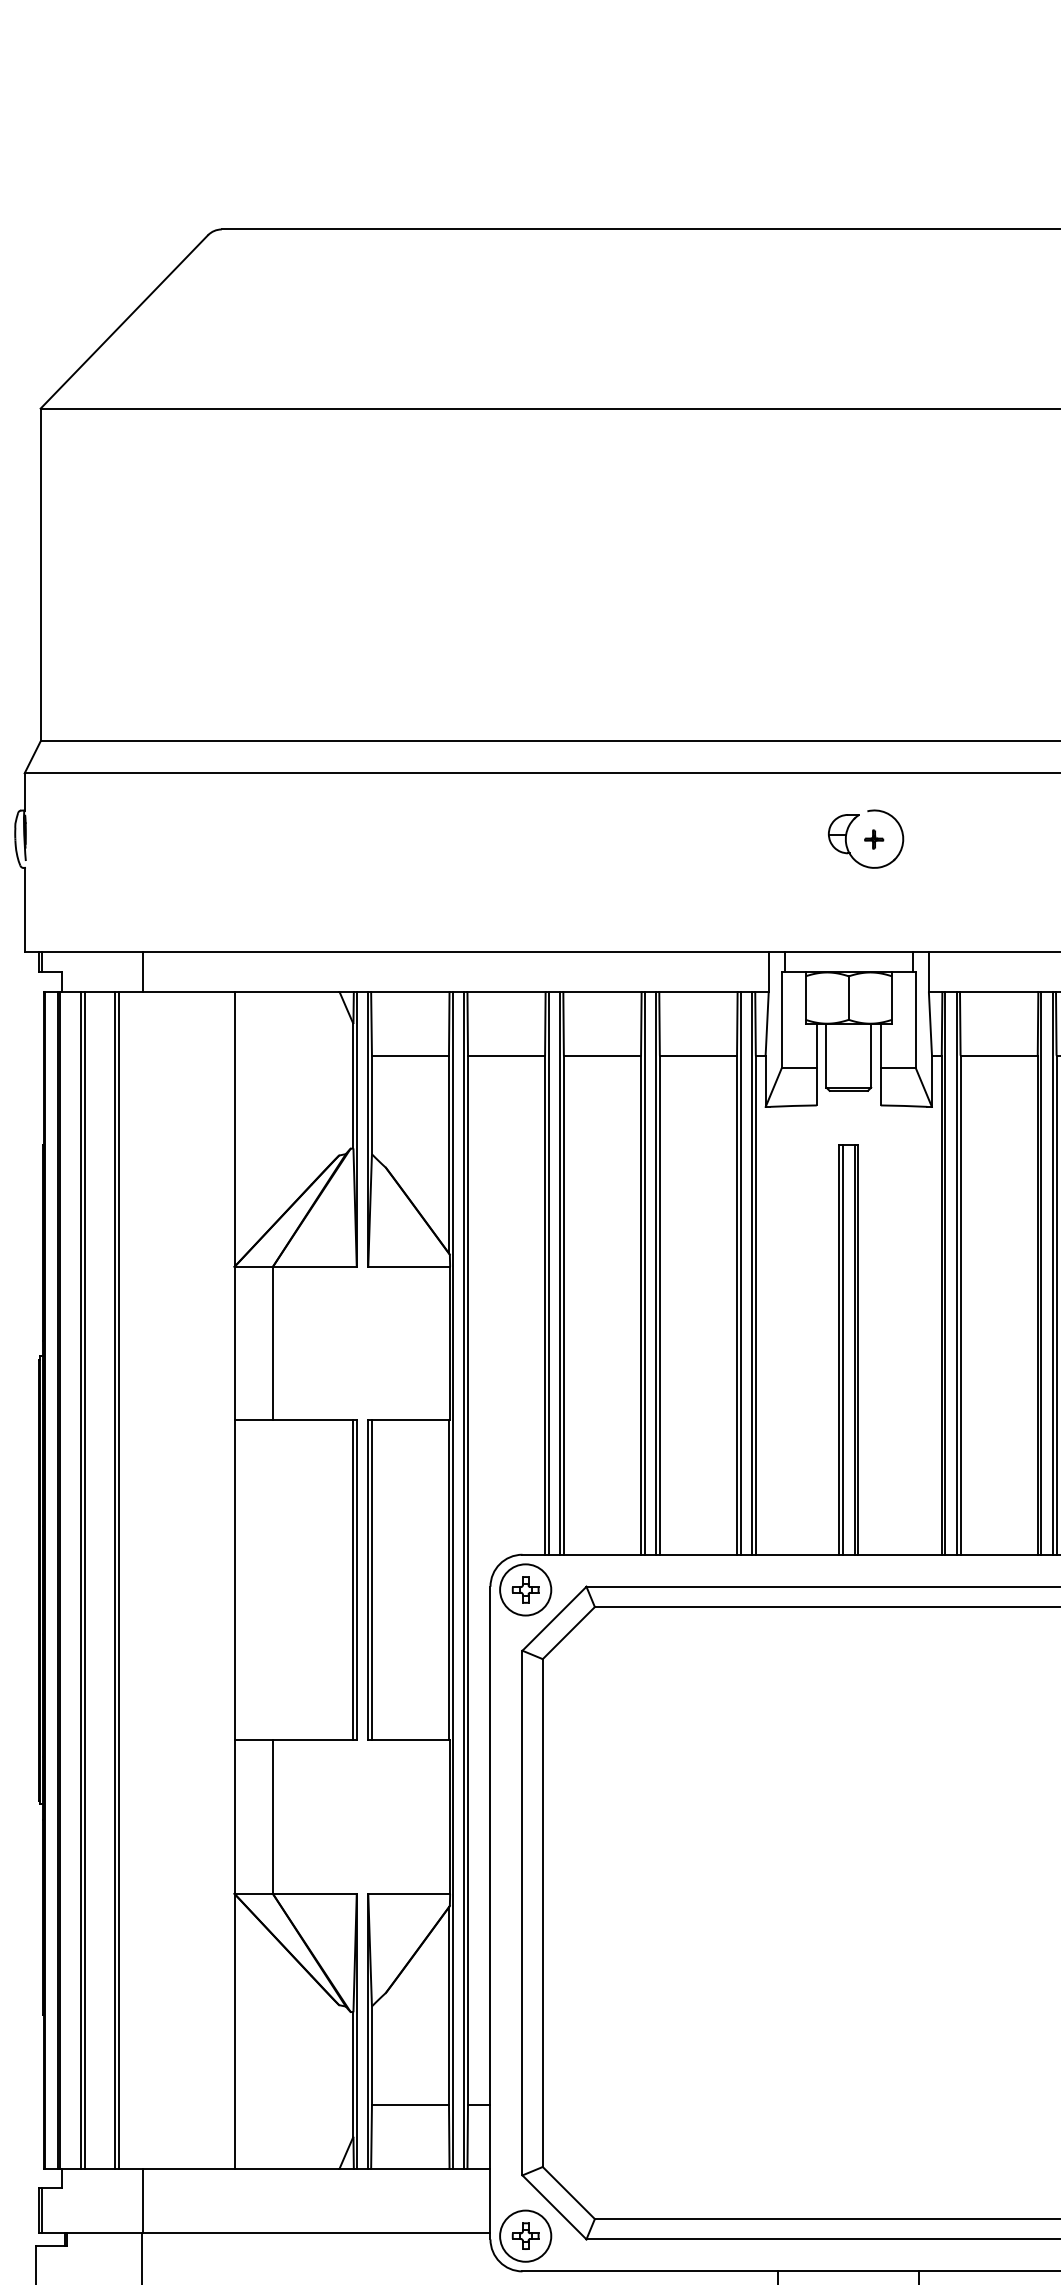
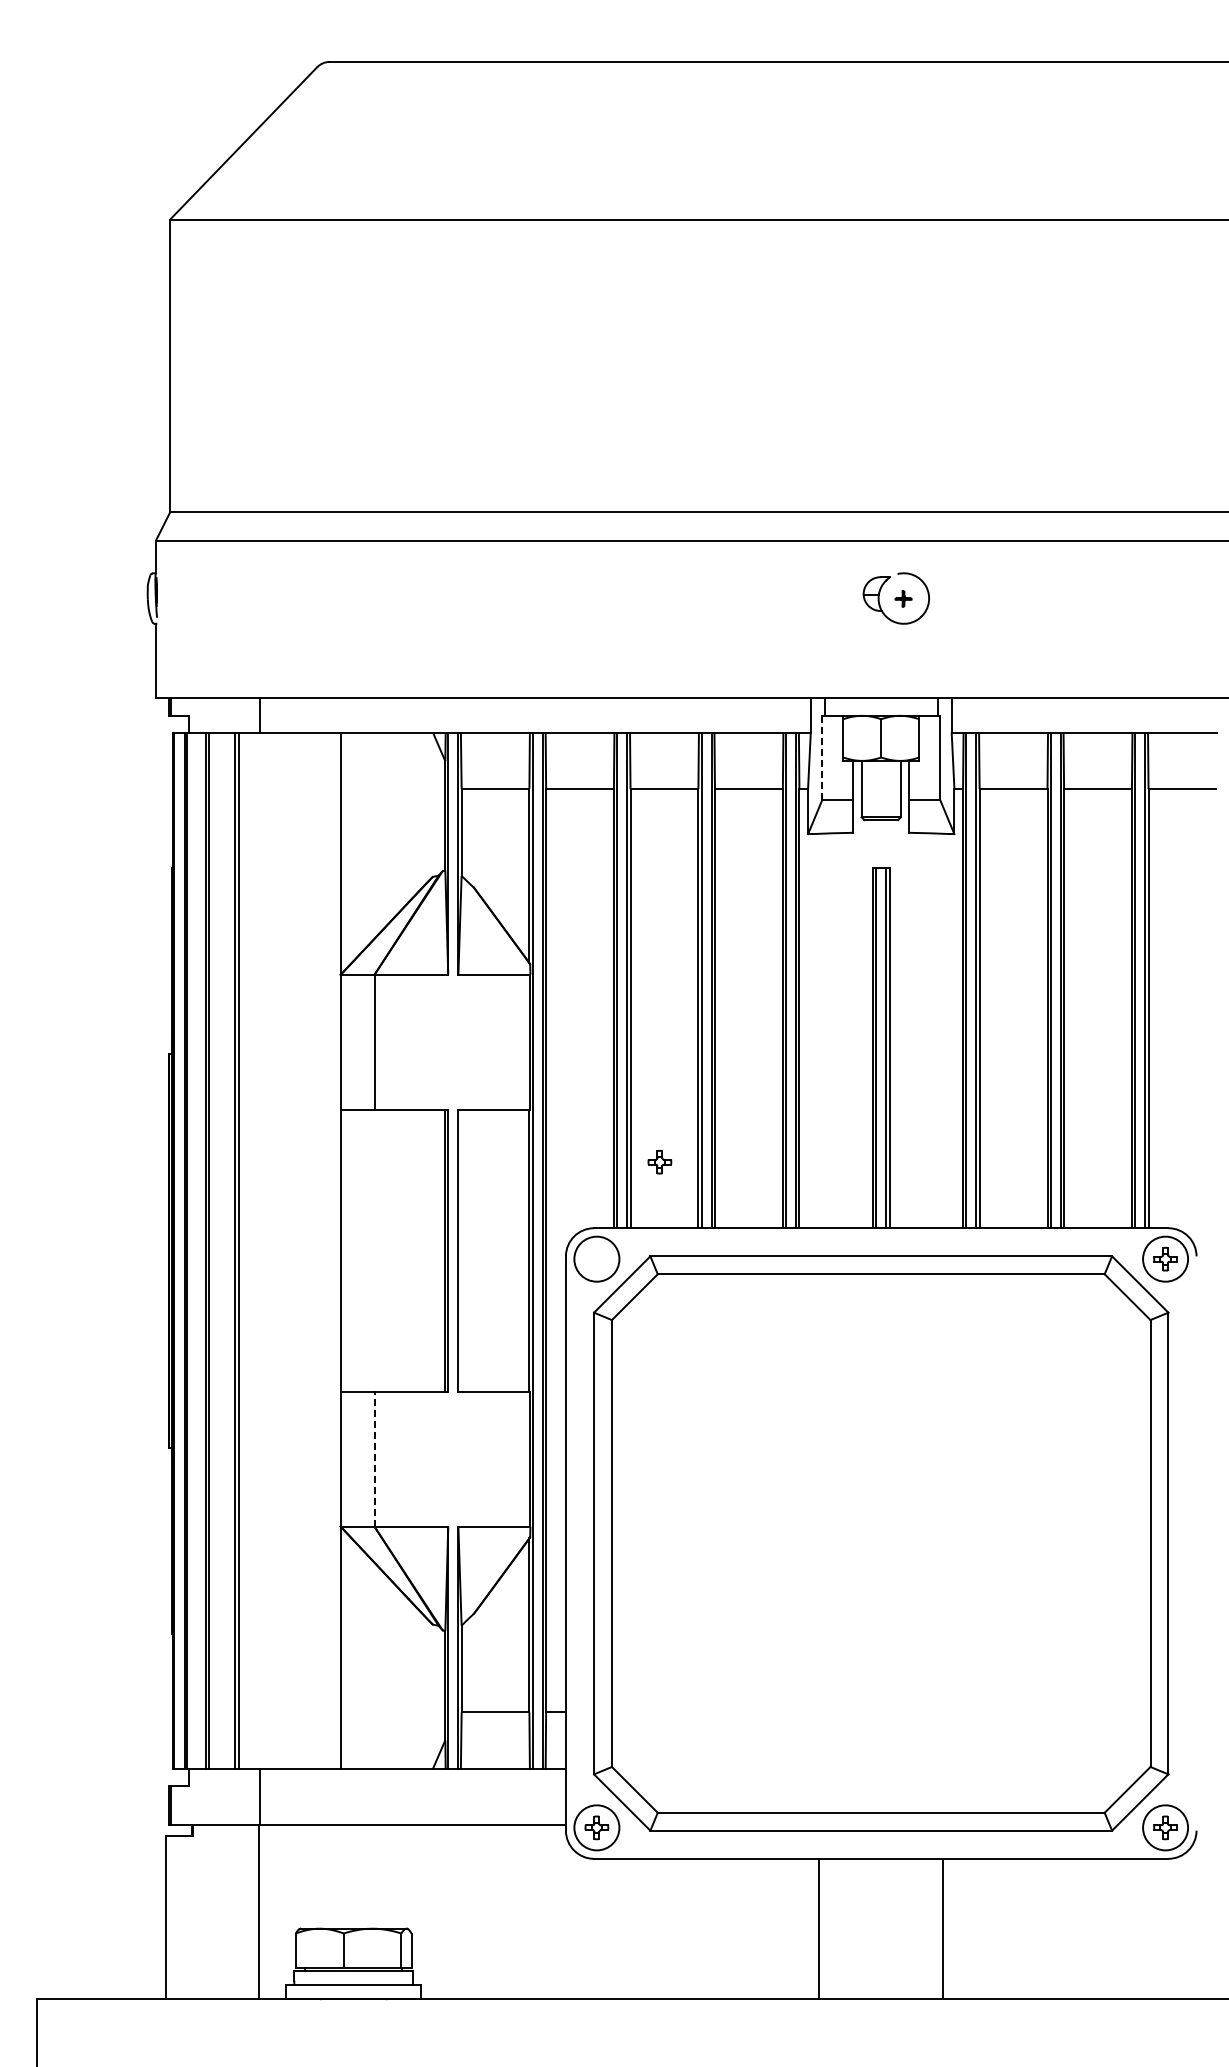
line: (782, 1019) -> (822, 757), solid -> dashed
line: (371, 1580) -> (461, 1250), removed
part: (525, 1590) -> (659, 1162), moved
line: (272, 1817) -> (374, 1459), solid -> dashed

